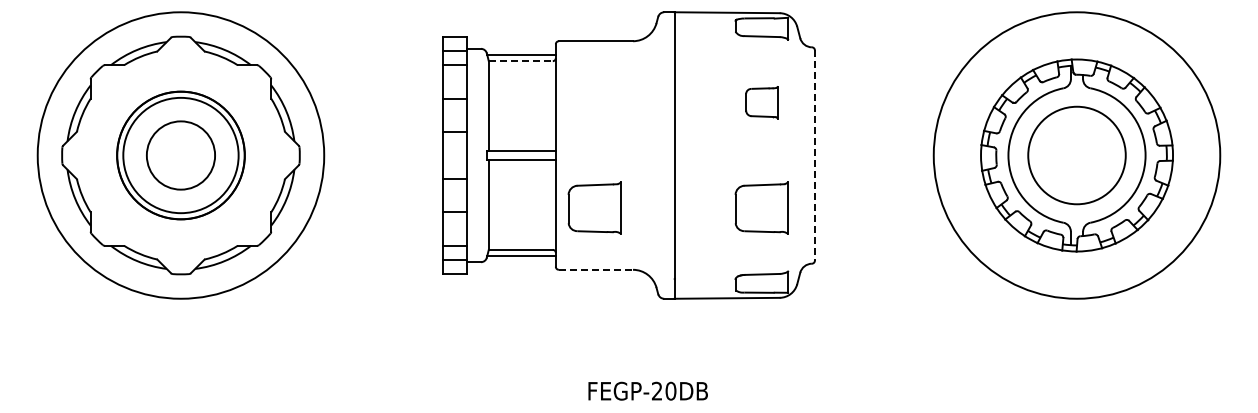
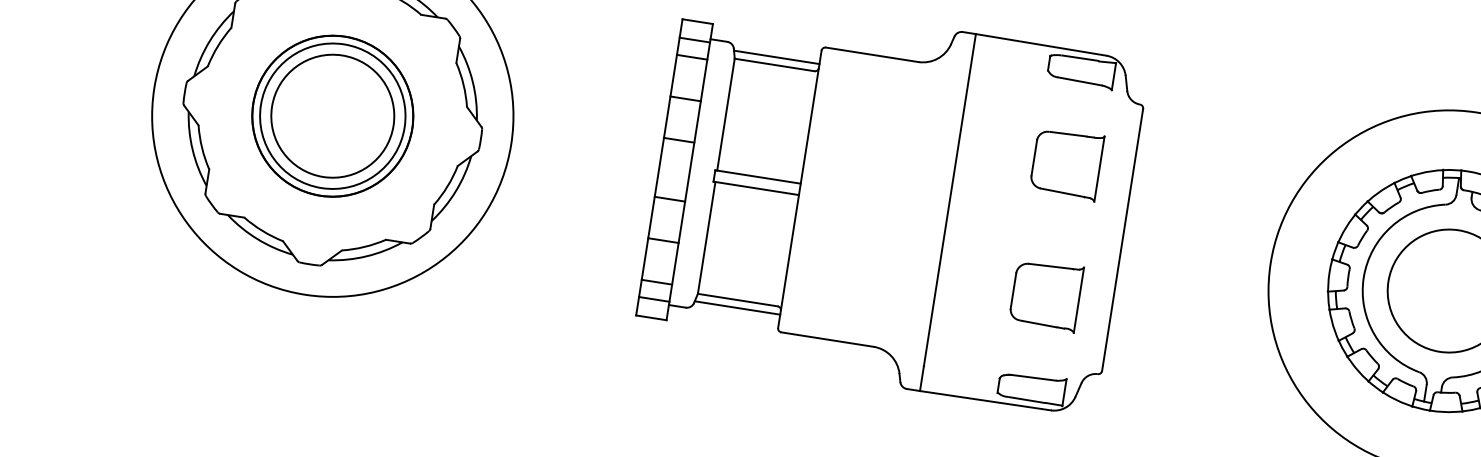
line: (521, 61) -> (775, 65), dashed -> solid
part: (761, 102) -> (1066, 163), size x1.67
circle: (180, 155) -> (332, 116), size x1.43
line: (814, 156) -> (1121, 241), dashed -> solid
part: (594, 207) -> (837, 261), removed
line: (596, 269) -> (828, 339), dashed -> solid

